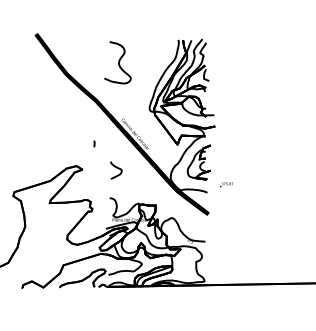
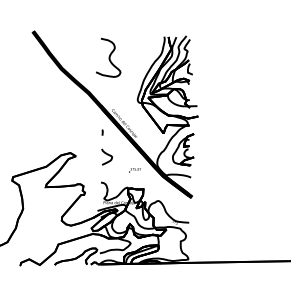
line: (94, 143) -> (102, 132), moved
text: (226, 184) -> (134, 170), moved

